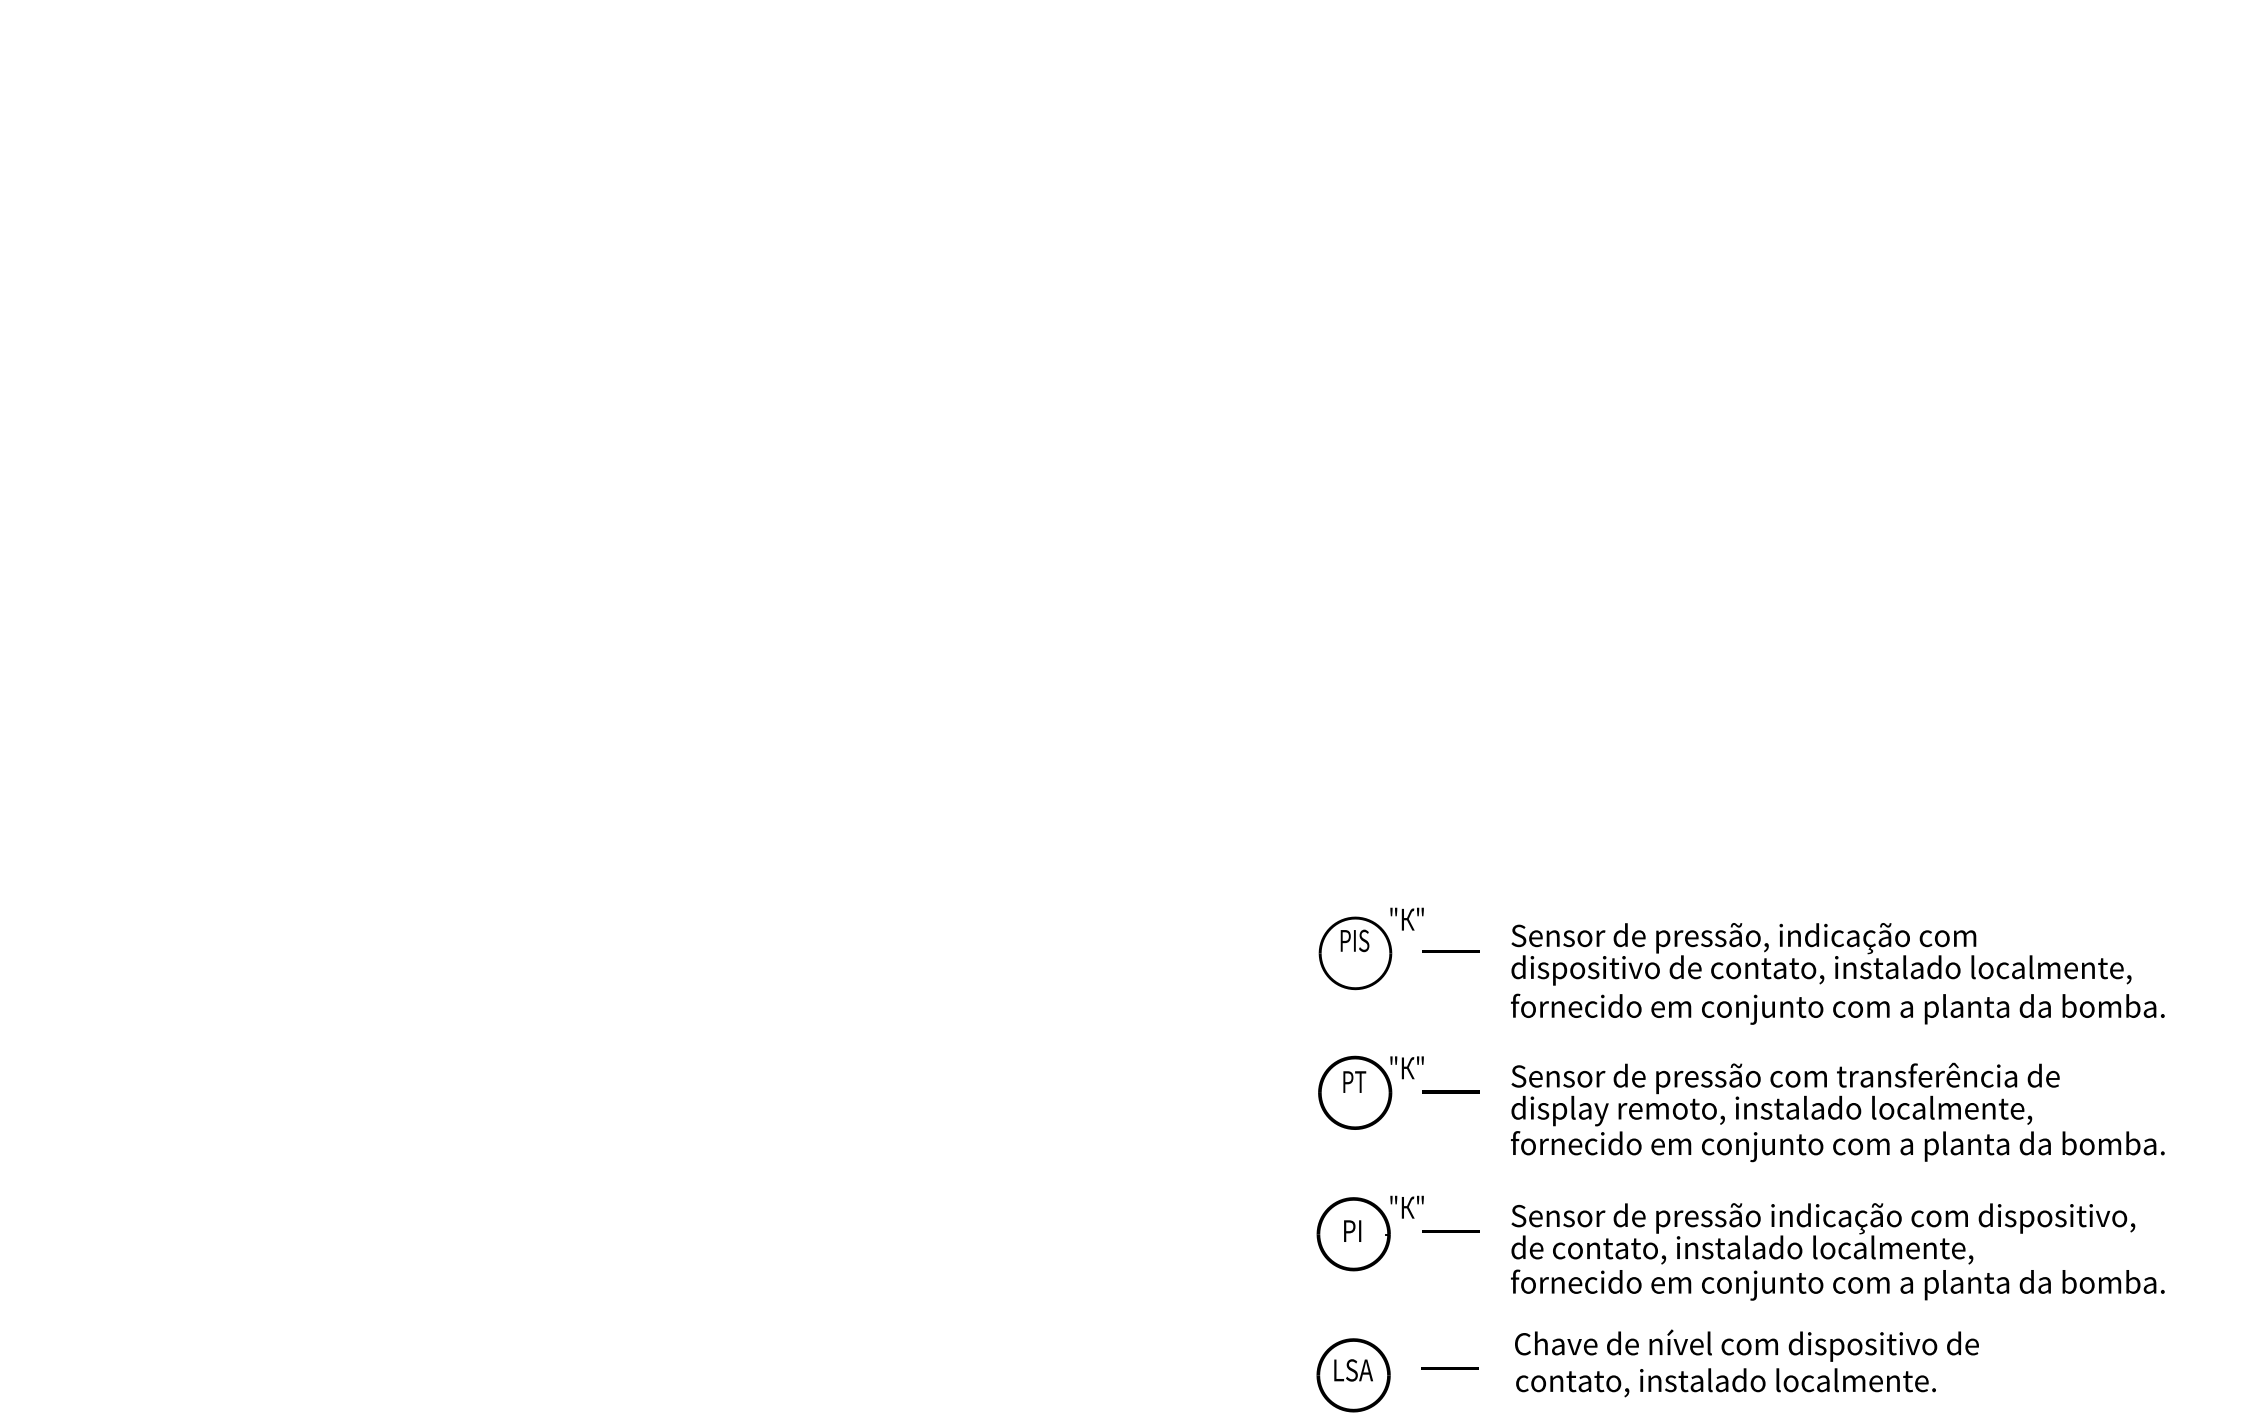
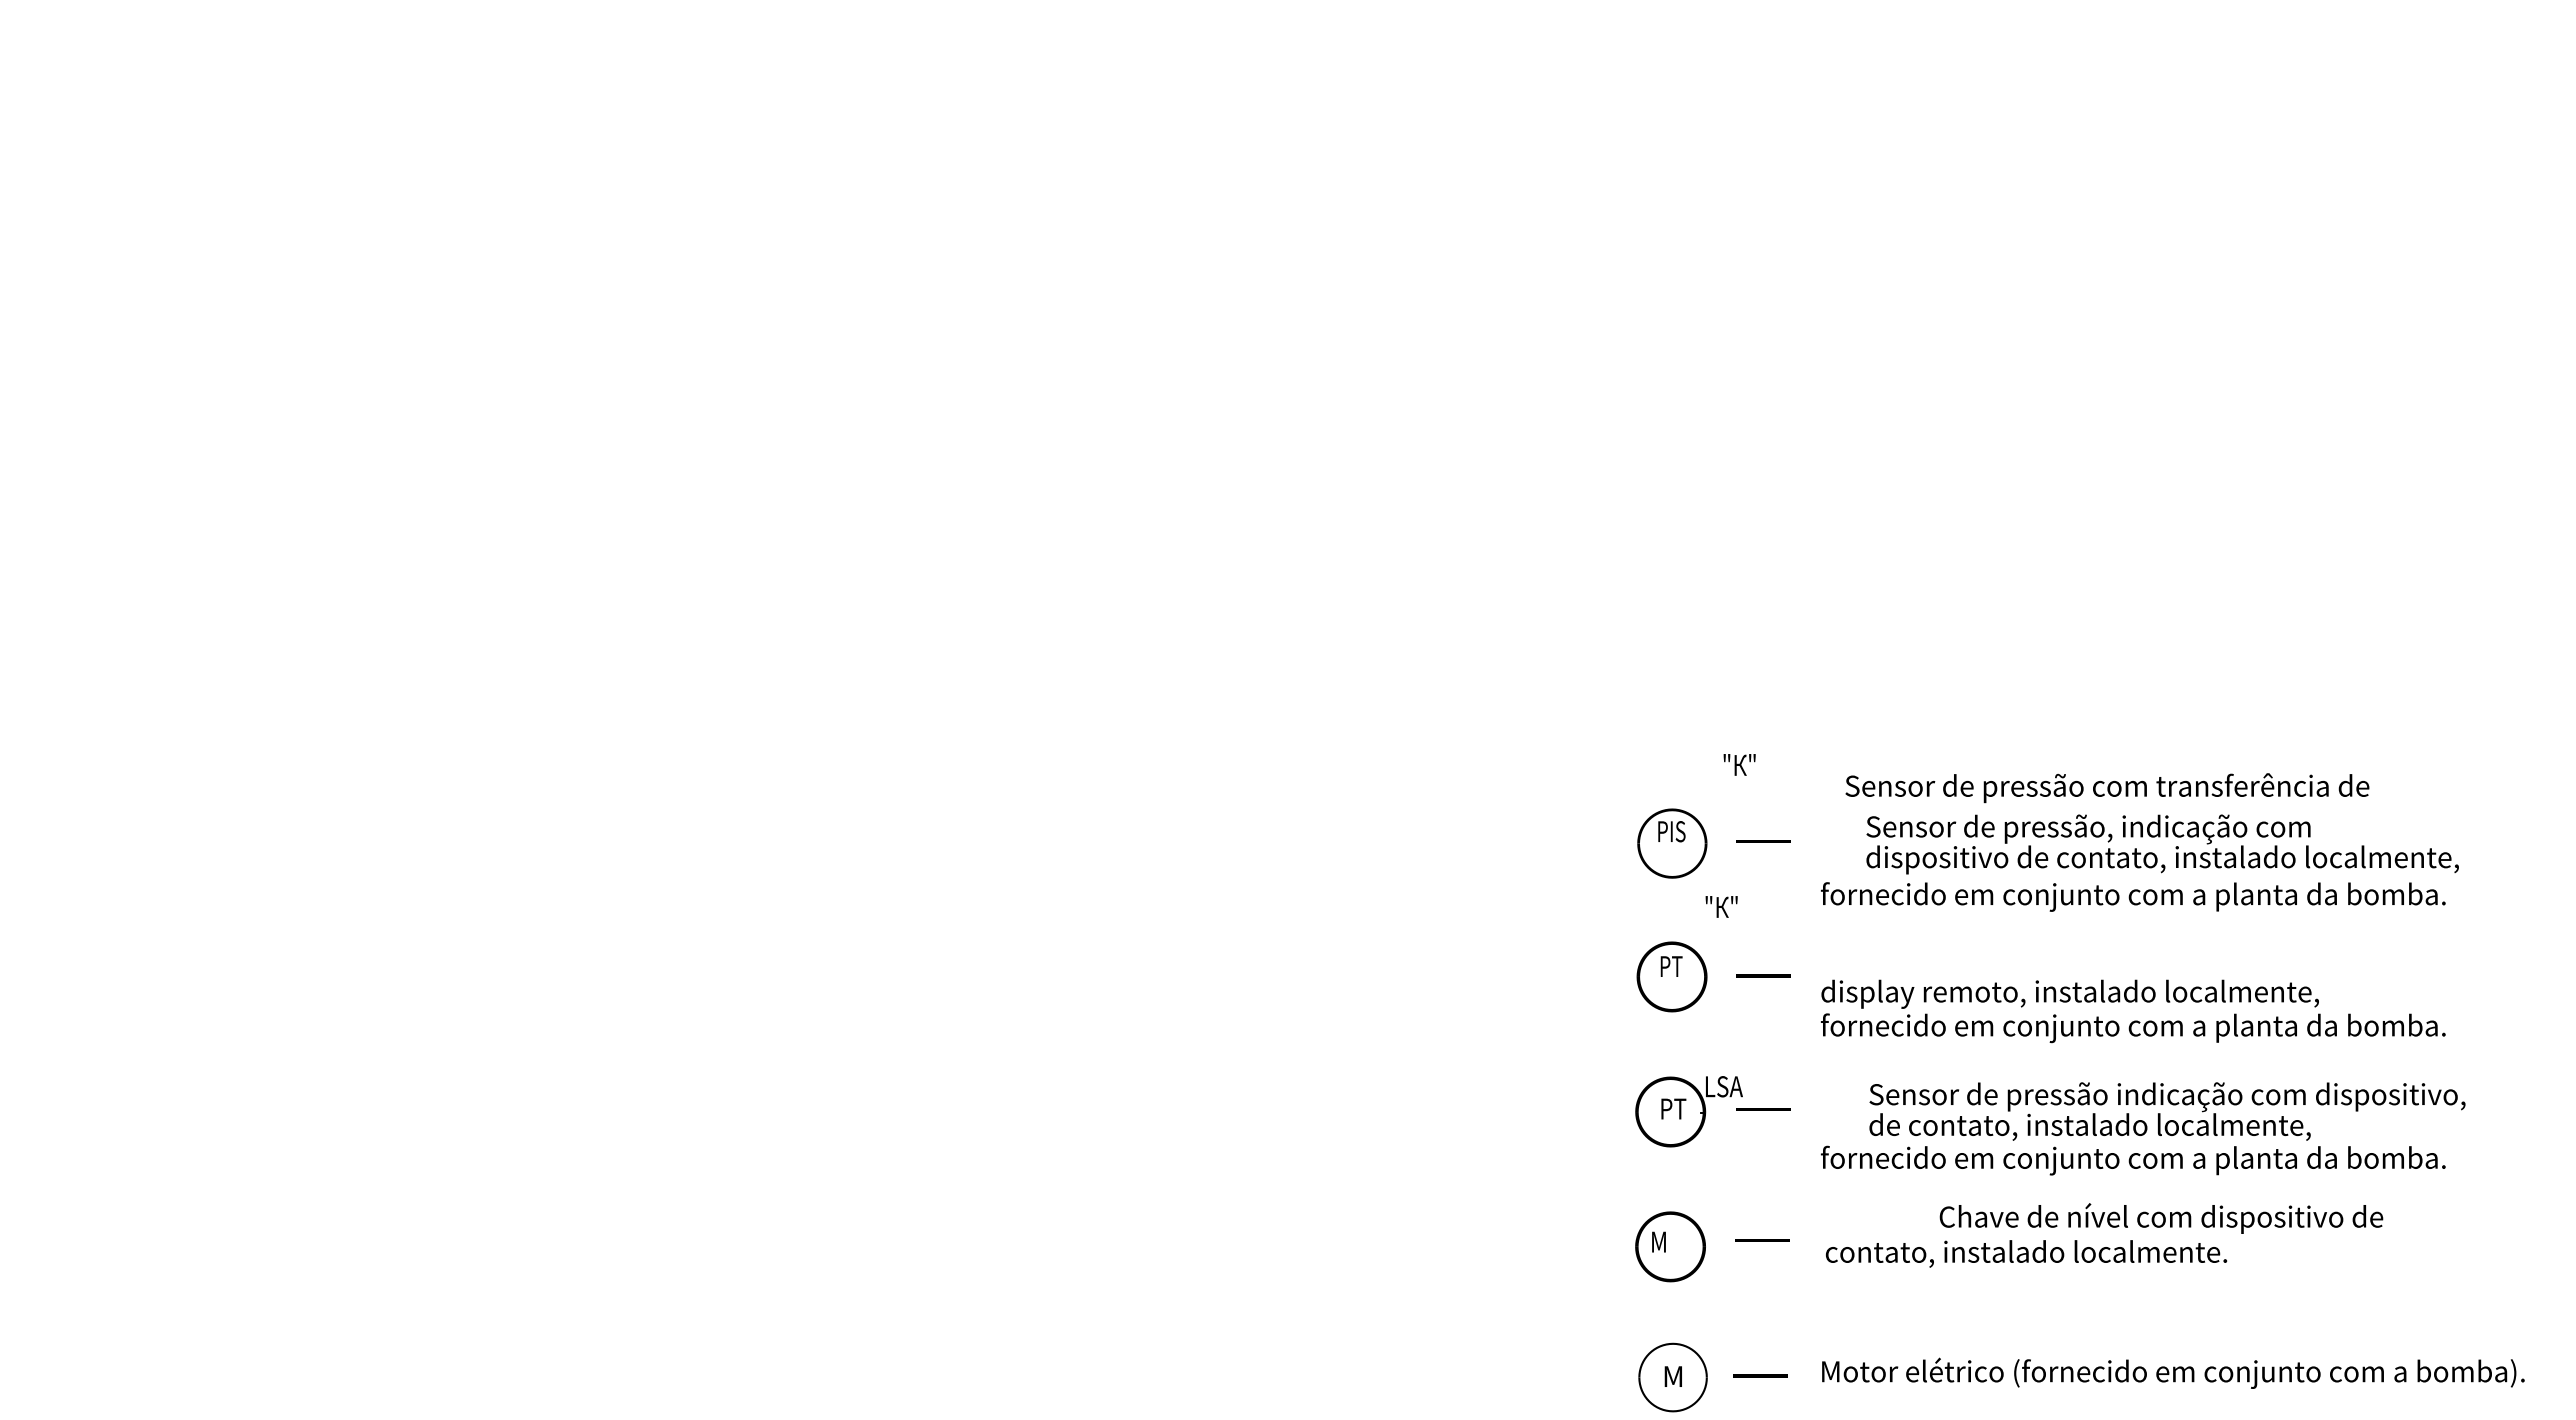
text: (1406, 918) -> (1739, 764), moved
text: (1821, 954) -> (2162, 844), moved
text: (1406, 1067) -> (1721, 906), moved
text: (1785, 1078) -> (2107, 788), moved
text: (1409, 1207) -> (1723, 1086), "К" -> LSА
text: (1364, 1230) -> (1680, 1108), PI -> PT
text: (1823, 1233) -> (2167, 1111), moved
text: (1746, 1345) -> (2161, 1218), moved
text: (1354, 1369) -> (1671, 1241), LSА -> M

